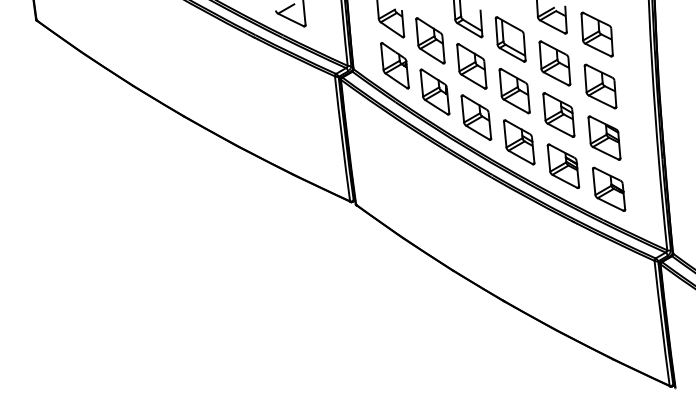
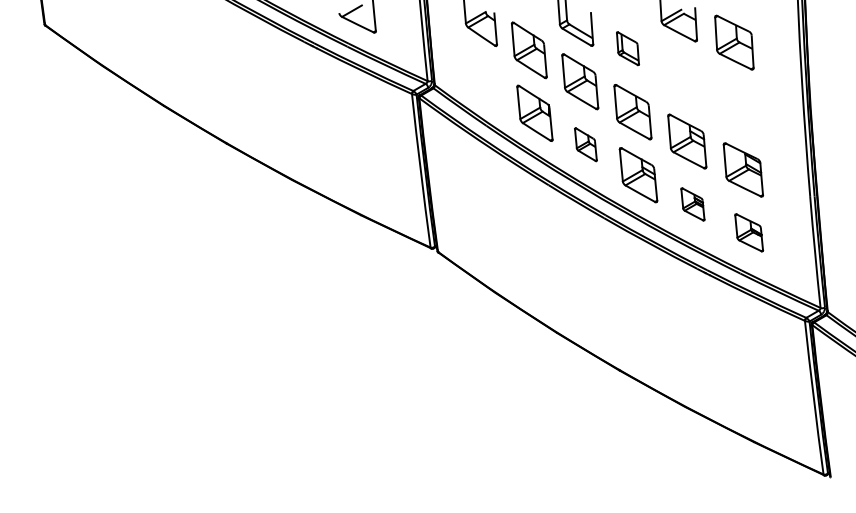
part: (510, 39) -> (627, 48), size x0.6
part: (554, 63) -> (681, 78), removed
part: (394, 65) -> (485, 80), removed
part: (600, 86) -> (738, 106), removed
part: (476, 117) -> (586, 144), size x0.6
part: (563, 165) -> (692, 203), size x0.6
part: (609, 188) -> (749, 231), size x0.7

